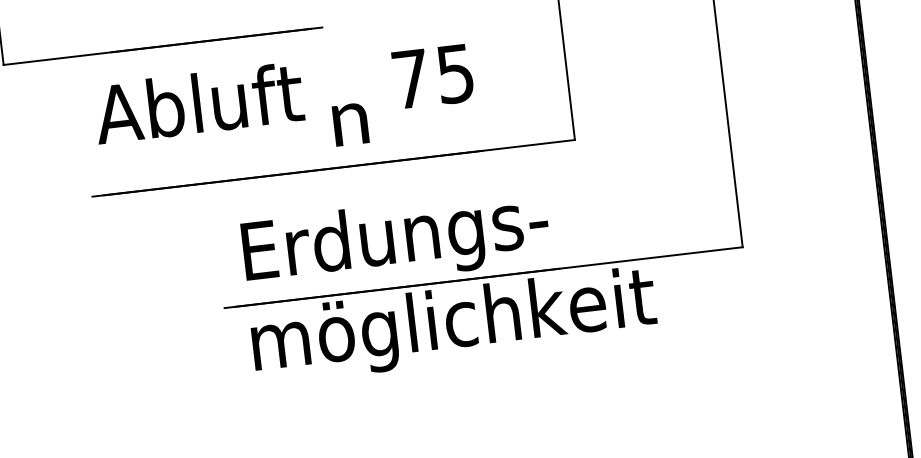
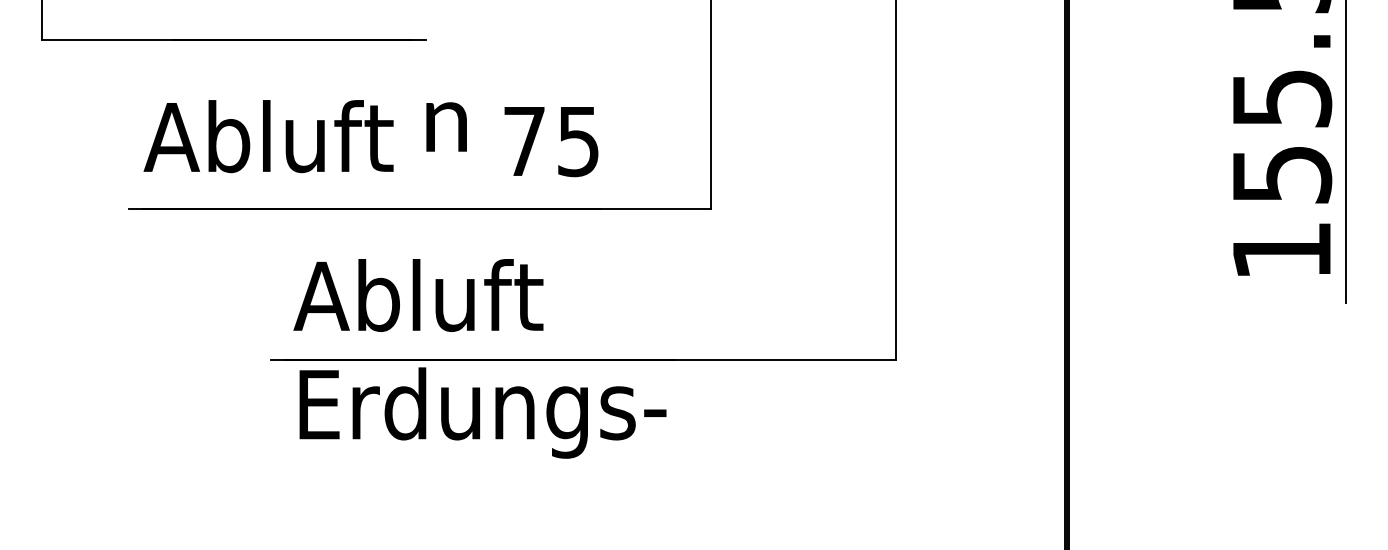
text: (433, 77) -> (551, 142), moved
text: (198, 103) -> (268, 136), moved
text: (350, 124) -> (446, 126), moved
text: (392, 241) -> (480, 304), Erdungs- -> Abluft
text: (453, 325) -> (541, 412), möglichkeit -> Erdungs-

